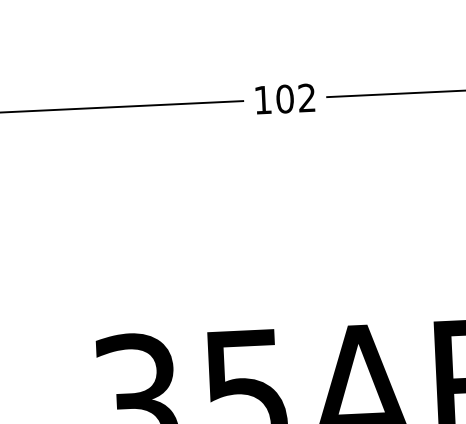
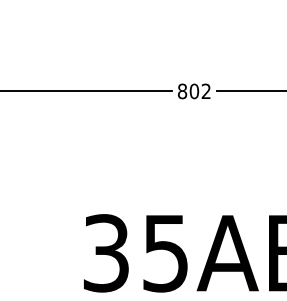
text: (263, 100) -> (182, 91), 102 -> 802

